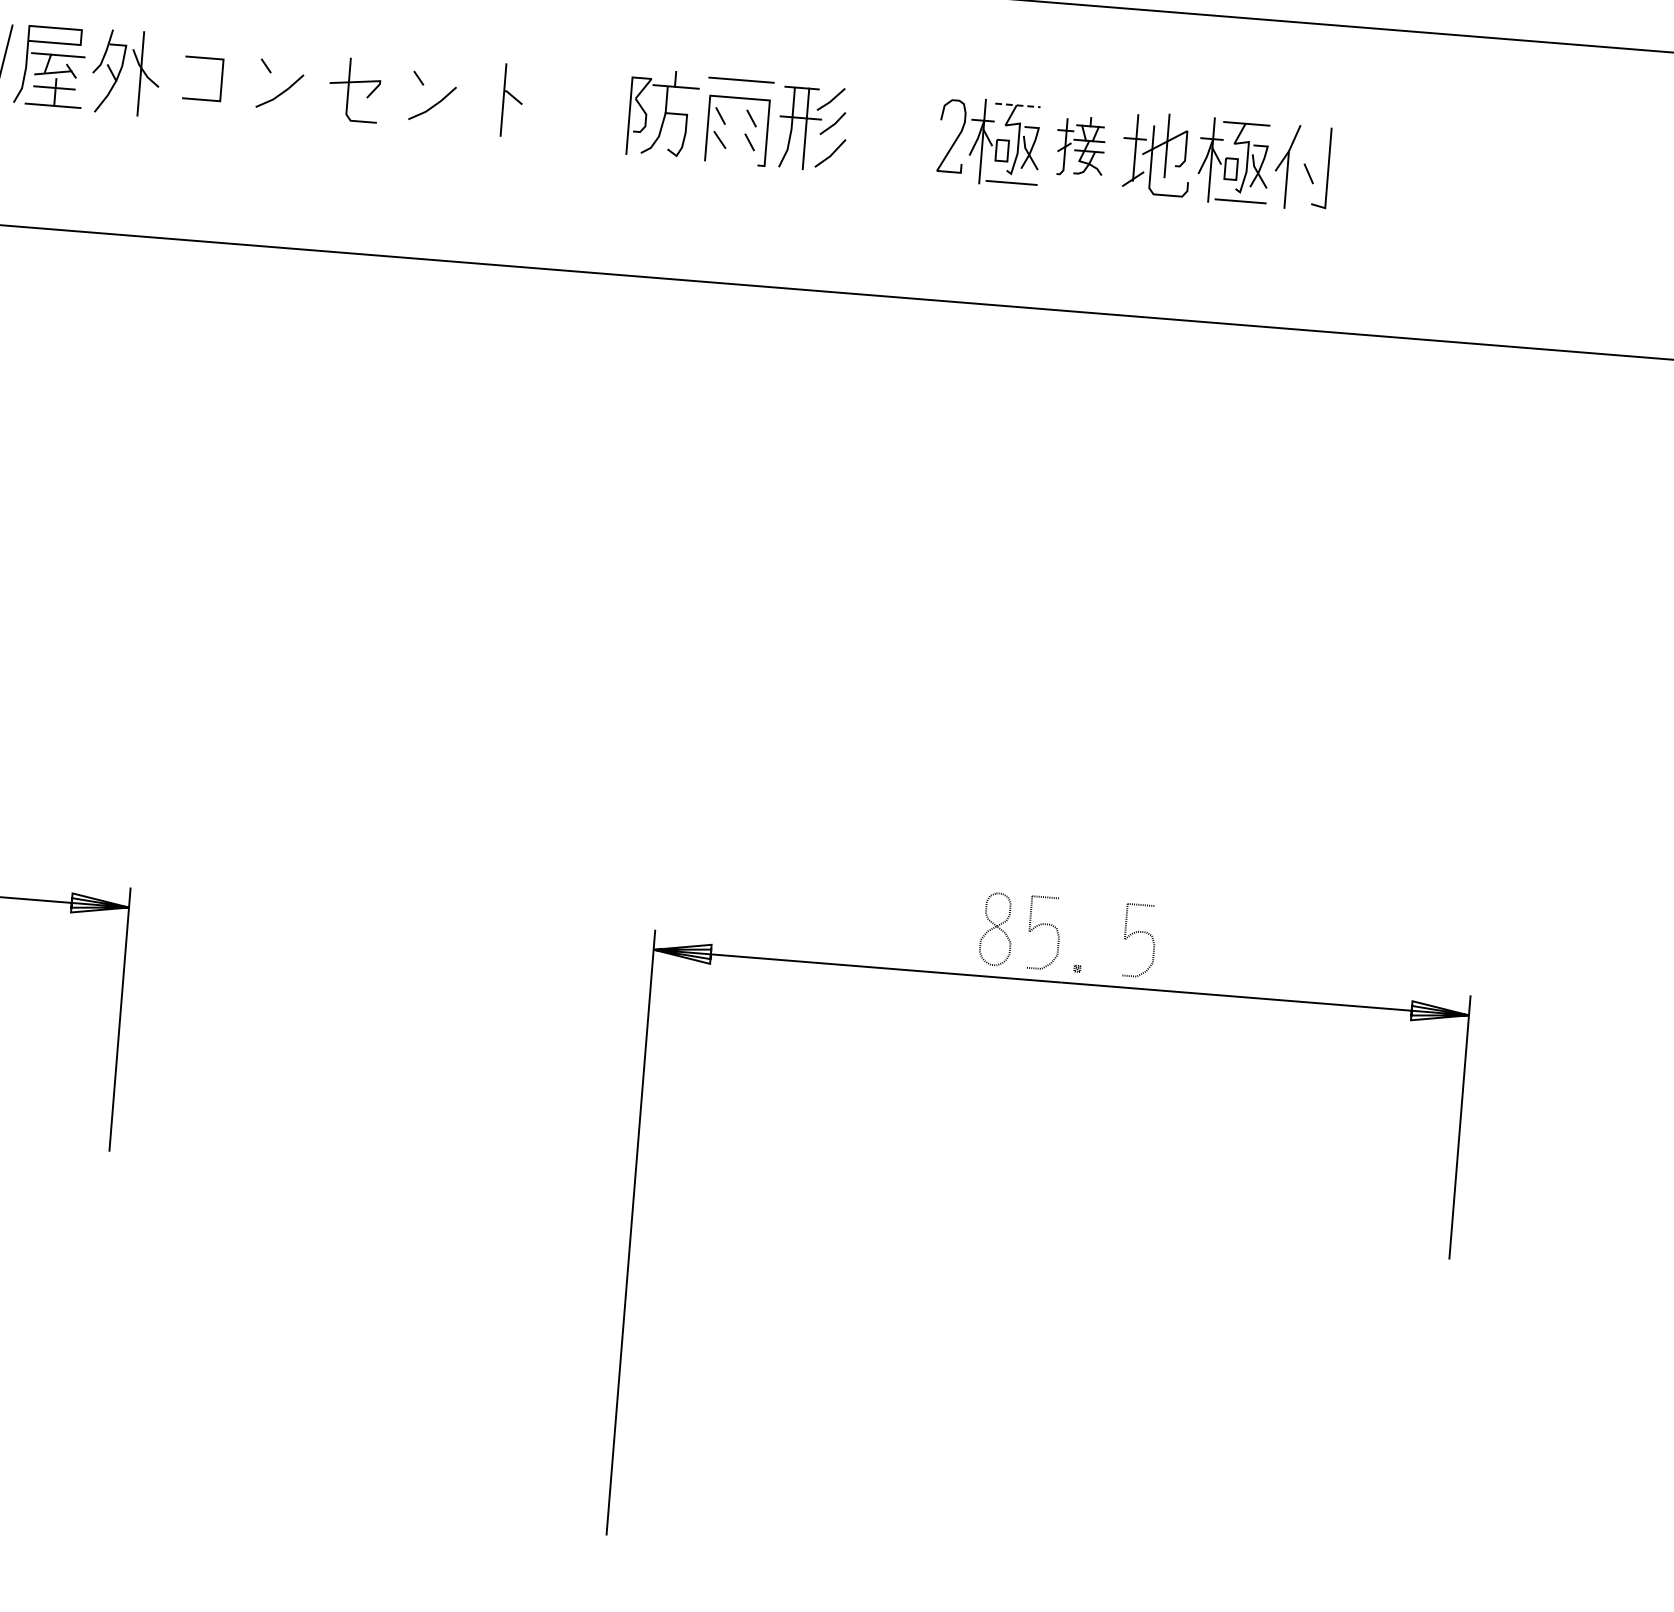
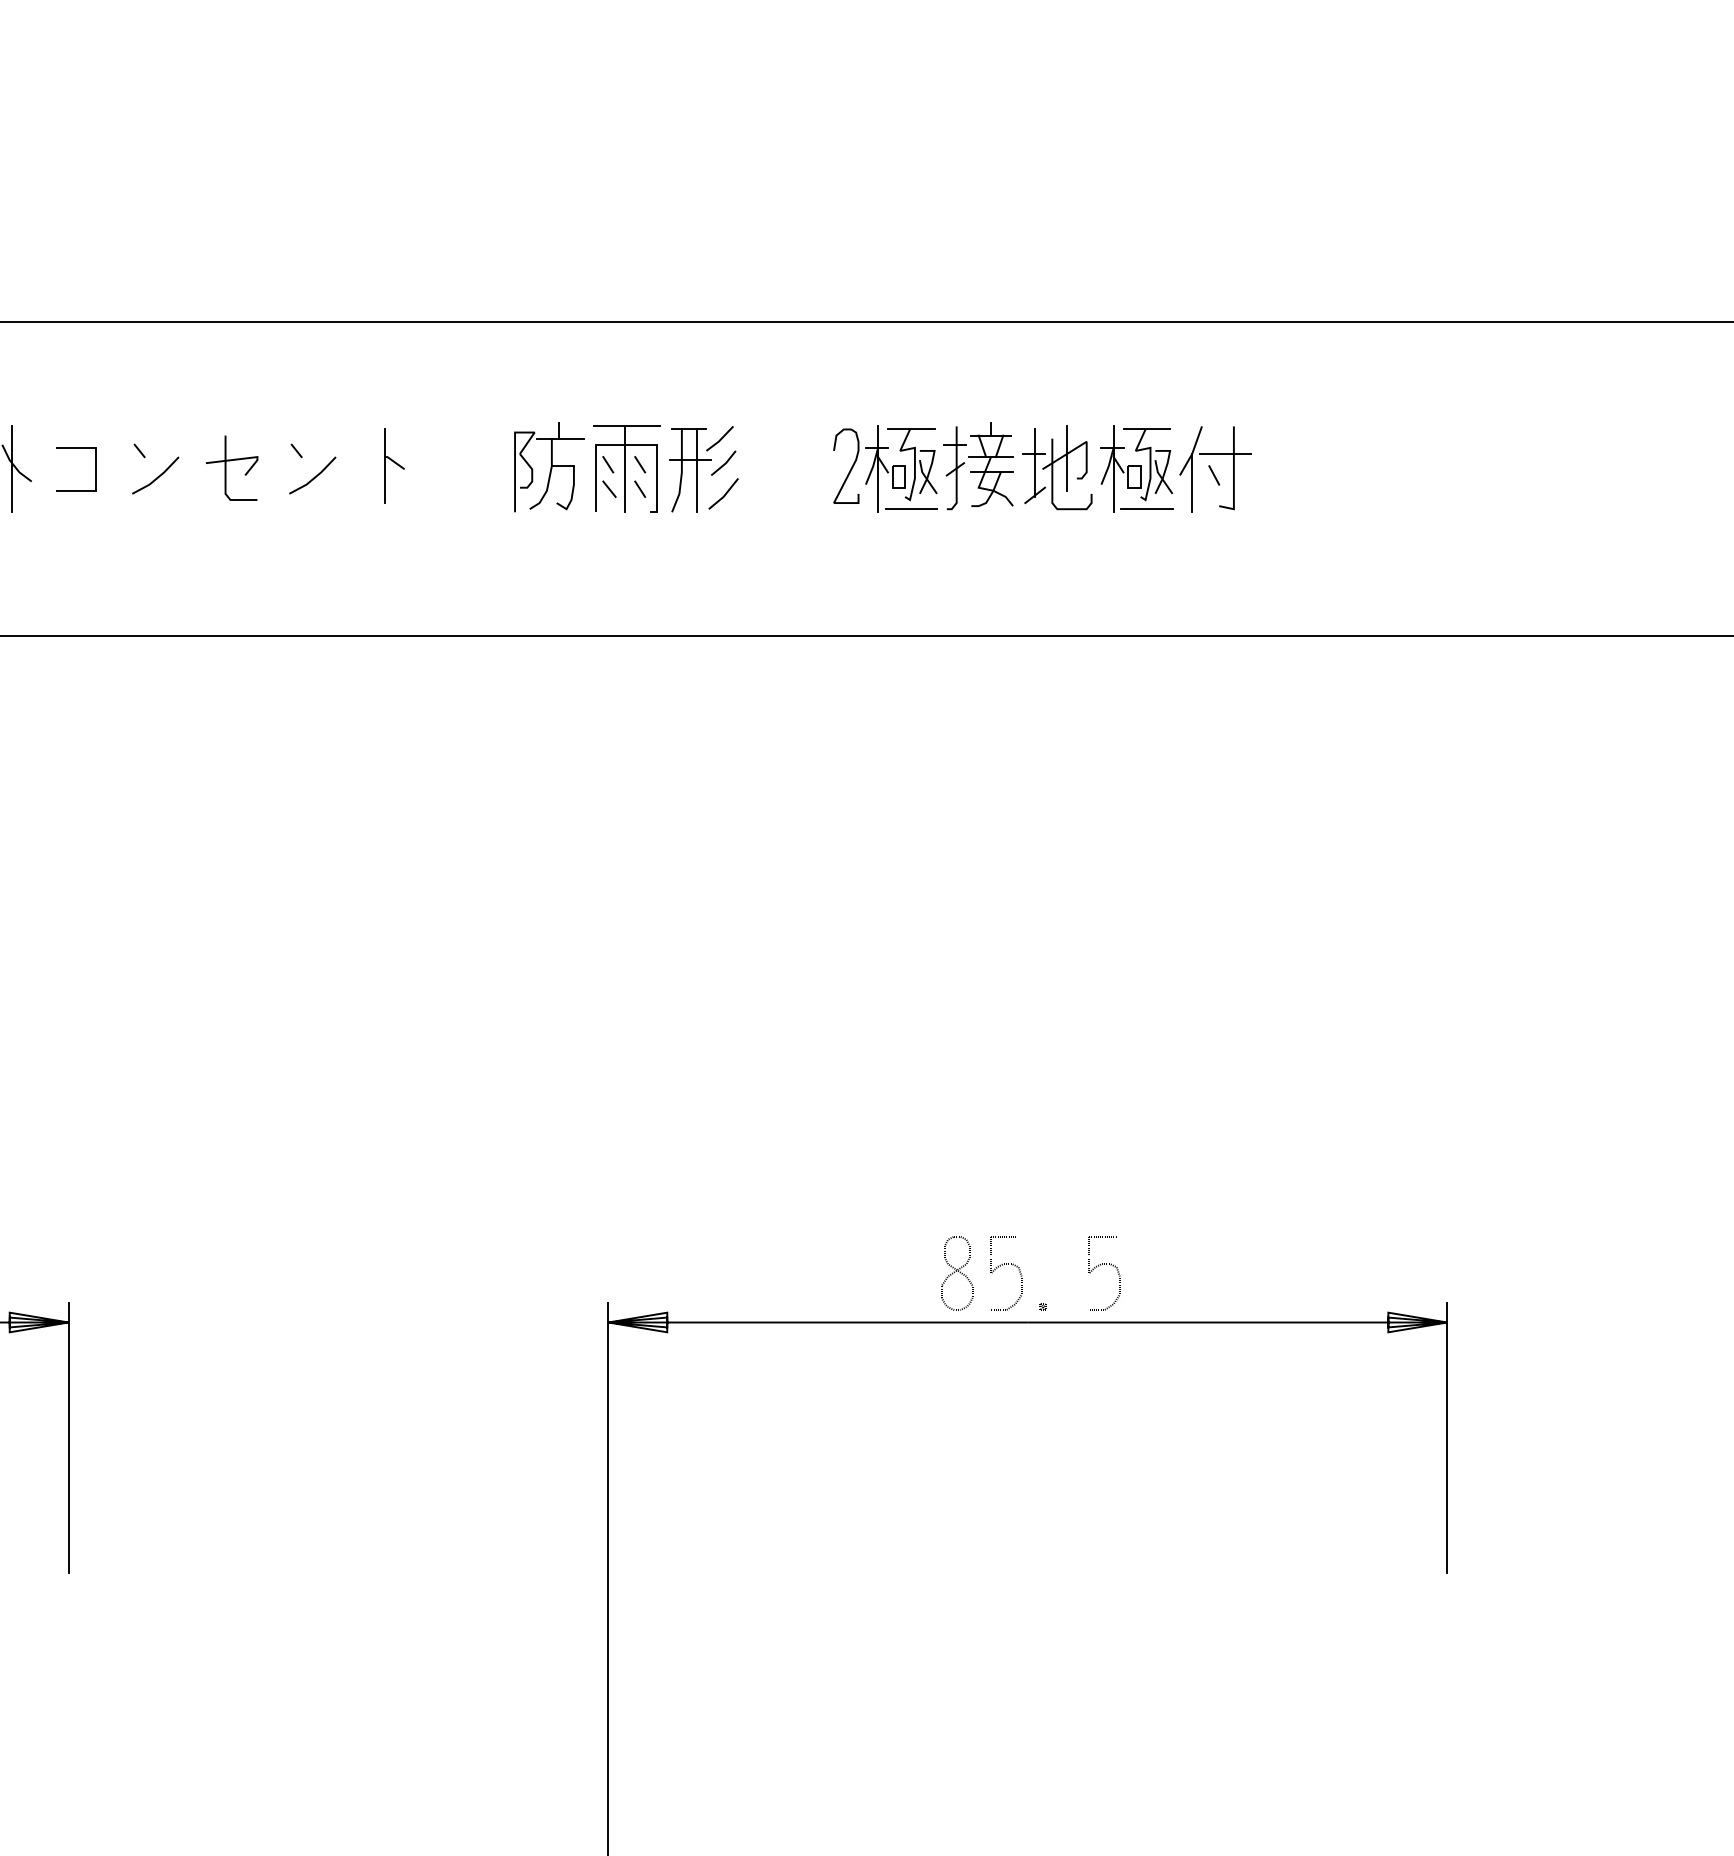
line: (1018, 105) -> (911, 429), dashed -> solid
line: (736, 122) -> (625, 469), added
part: (1080, 146) -> (978, 466), size x1.43
line: (1321, 154) -> (1225, 454), added

